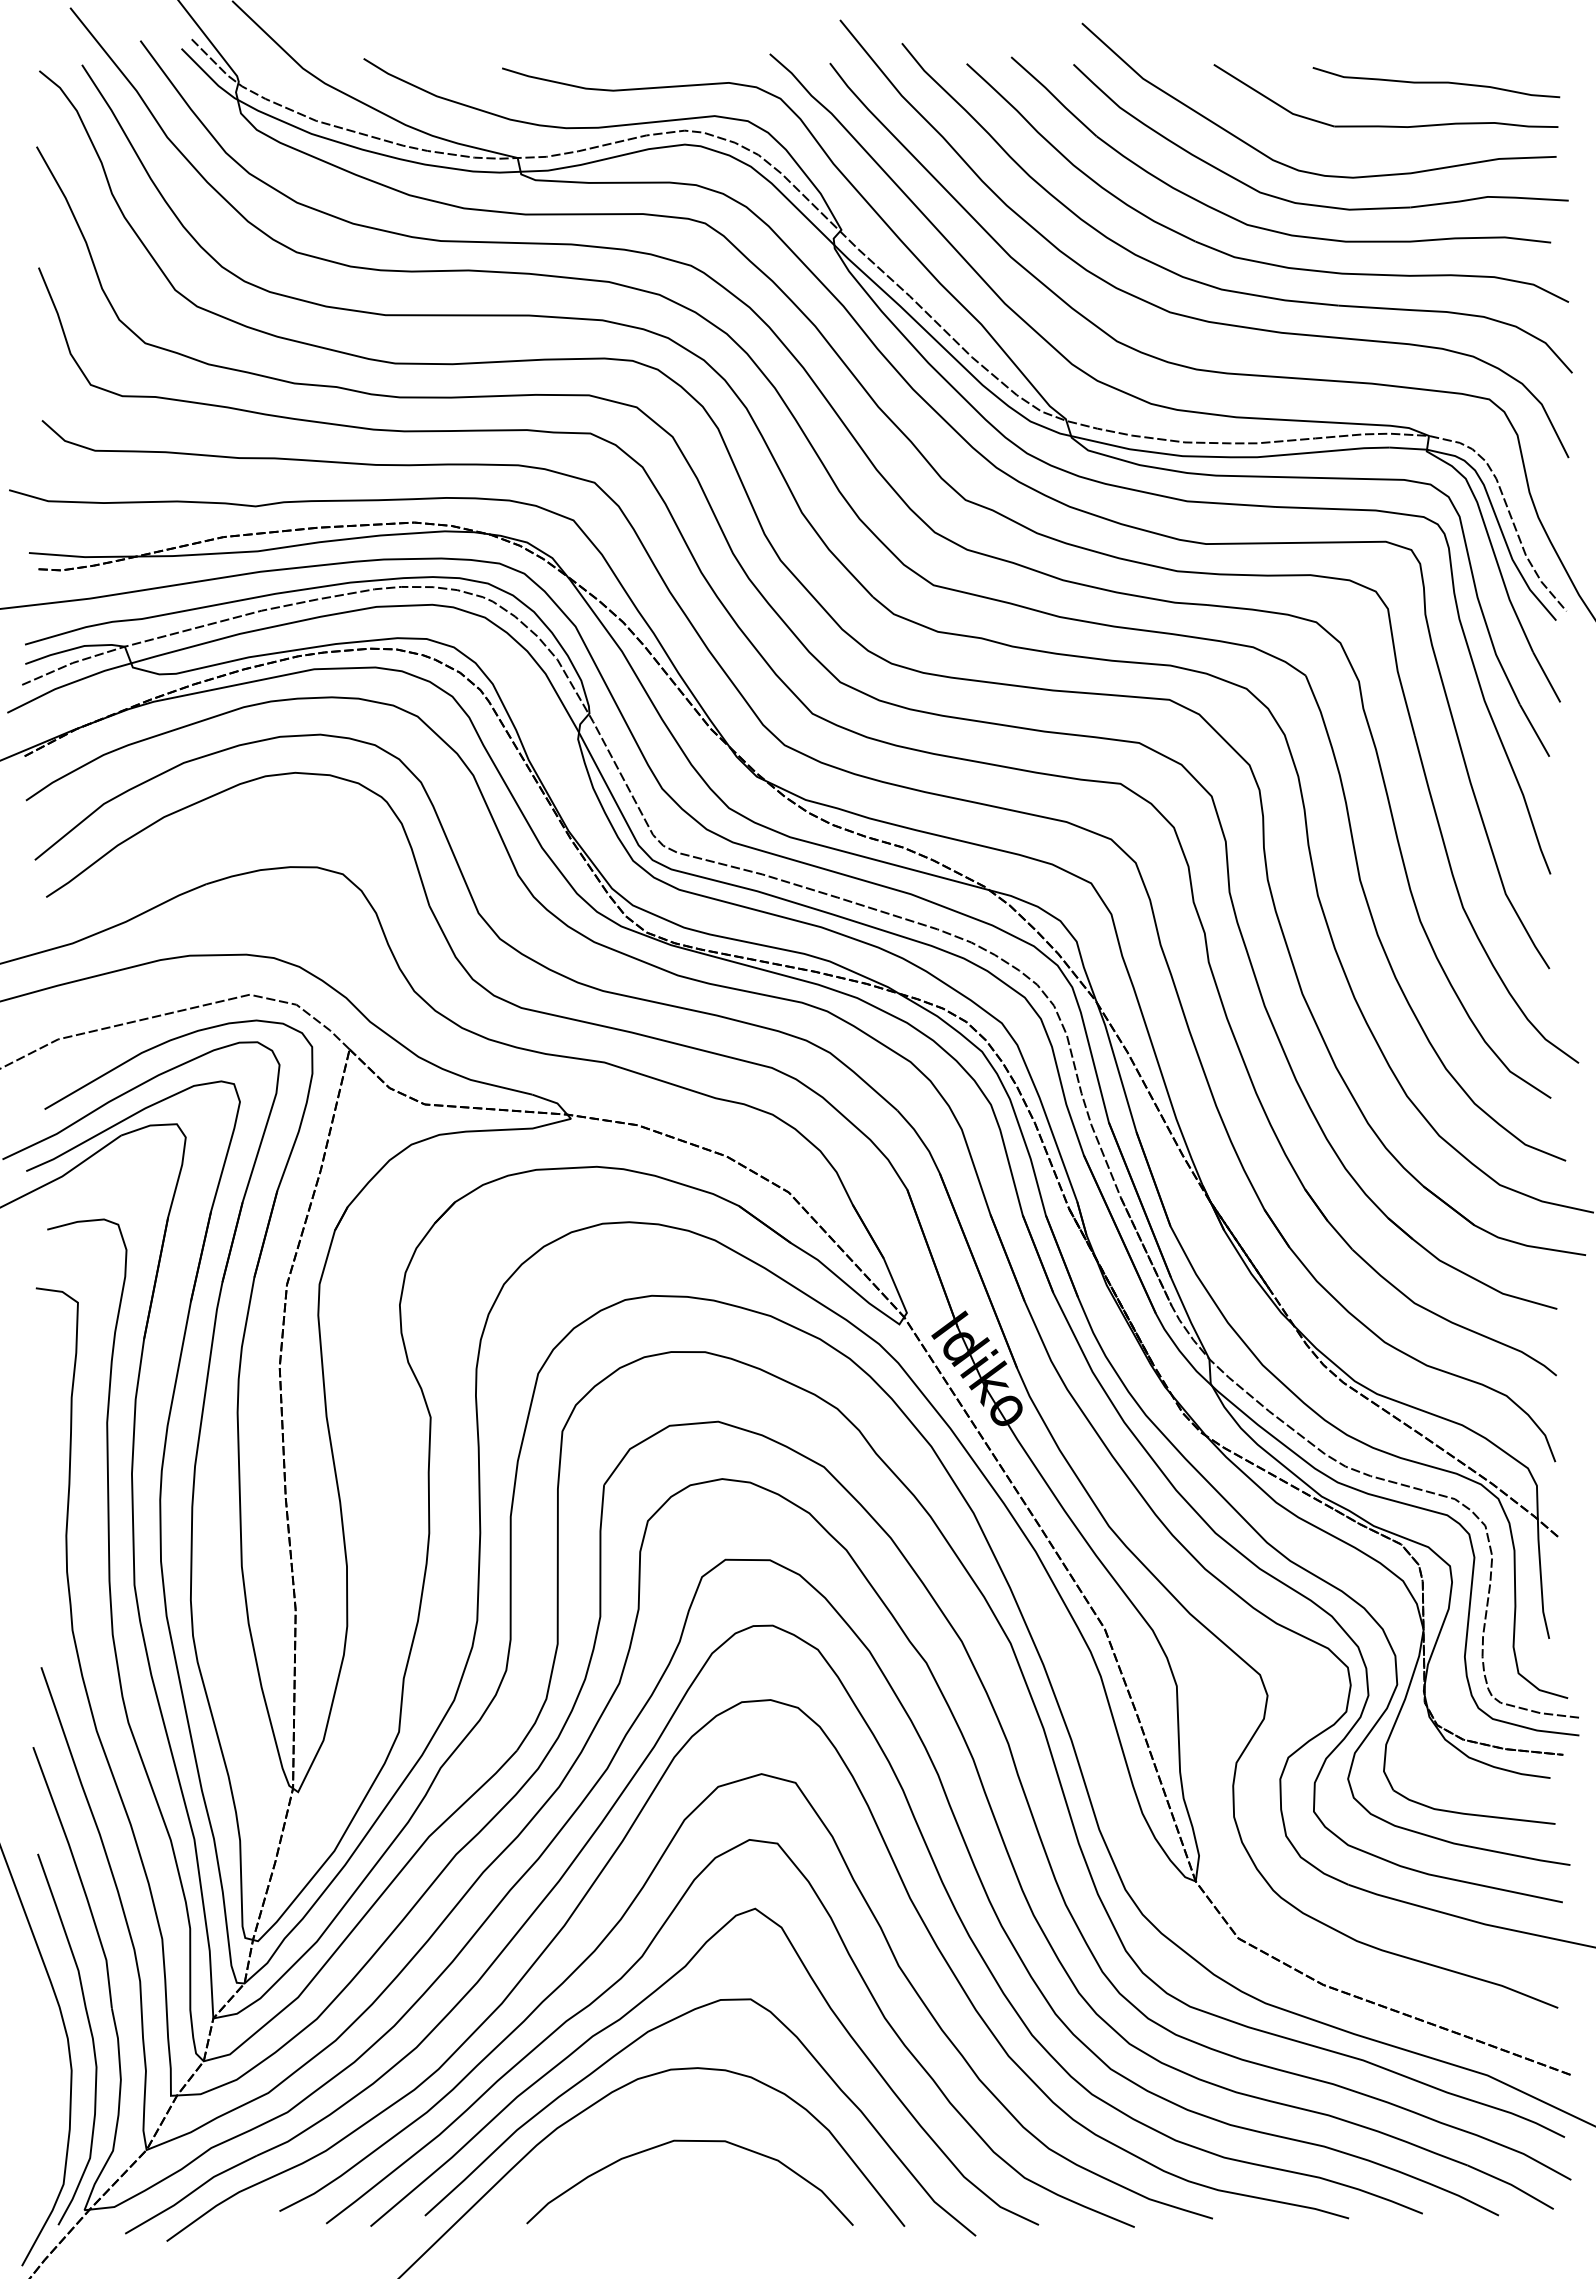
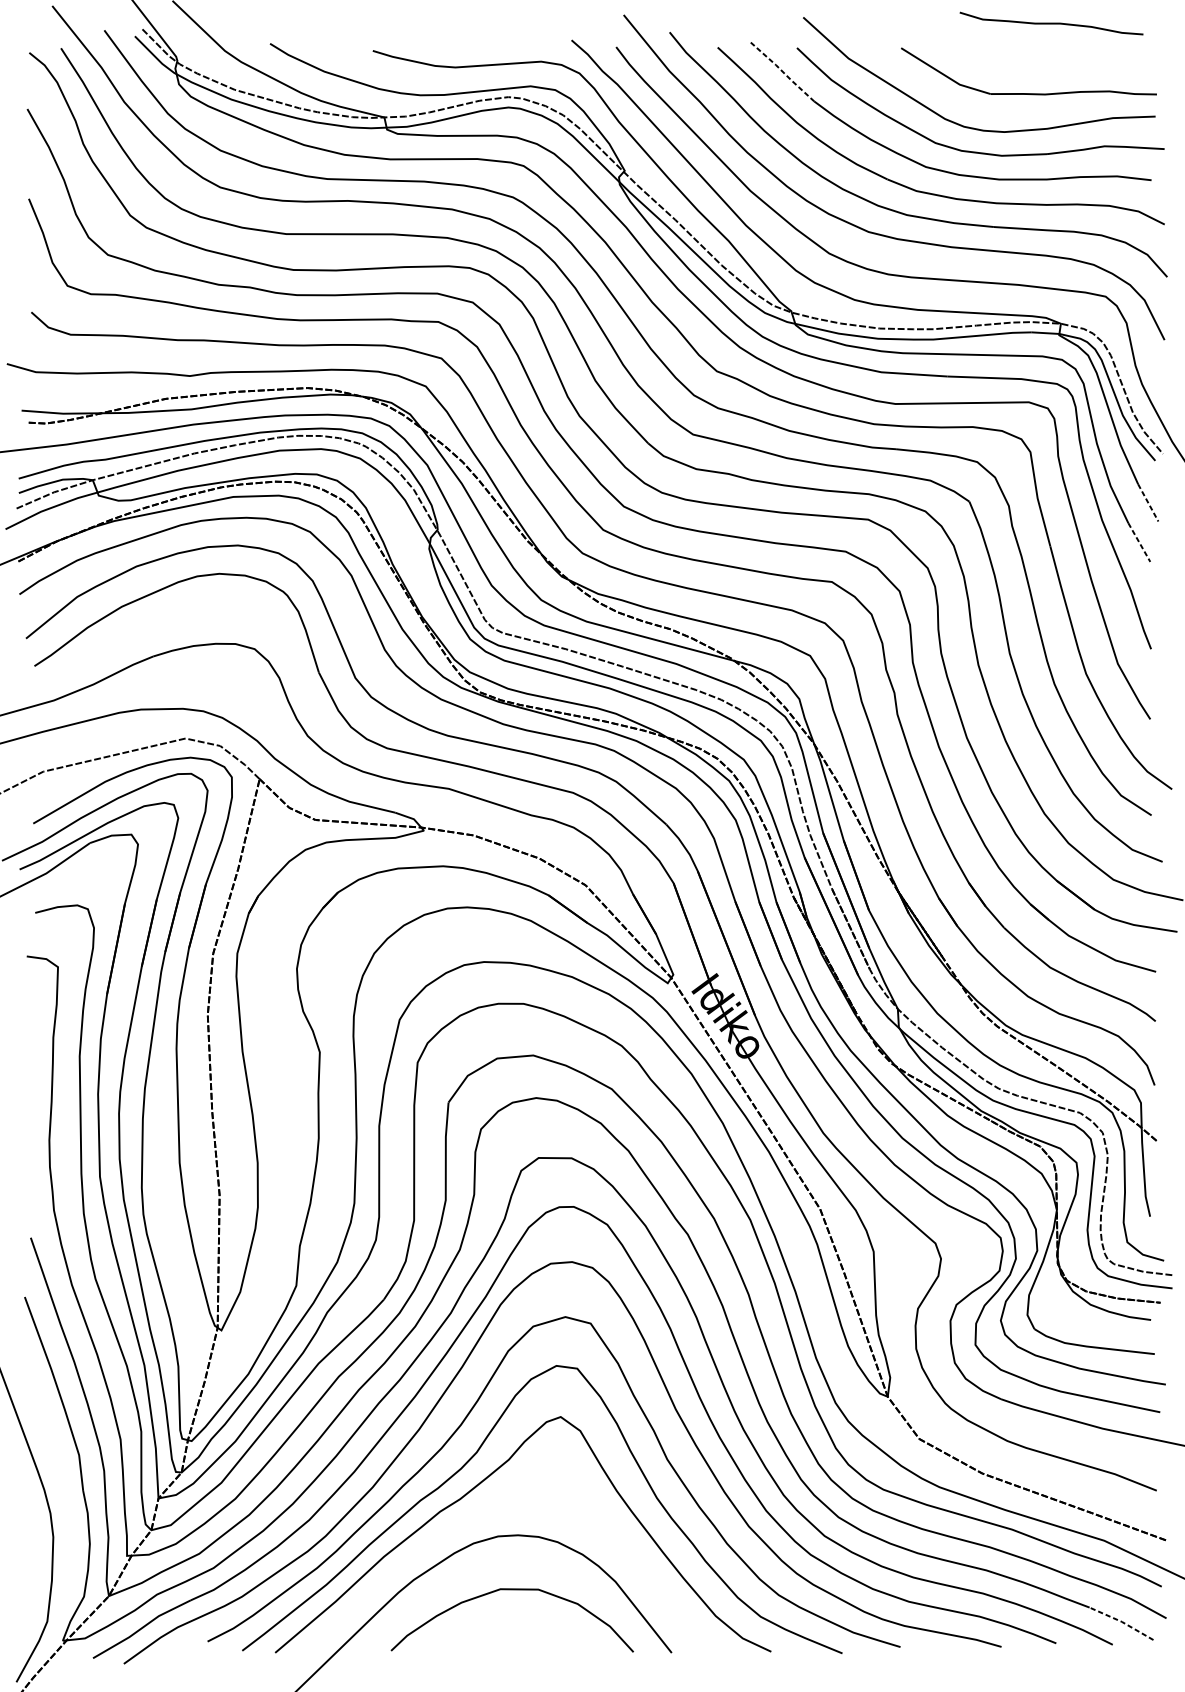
curve: (1436, 82) -> (1051, 23), moved
line: (1054, 96) -> (782, 71), solid -> dashed
line: (1546, 677) -> (1148, 503), solid -> dashed
line: (1534, 730) -> (1139, 542), solid -> dashed
curve: (655, 2029) -> (486, 1506), removed
curve: (90, 2033) -> (67, 1509), removed
line: (1511, 2184) -> (1122, 1621), solid -> dashed

